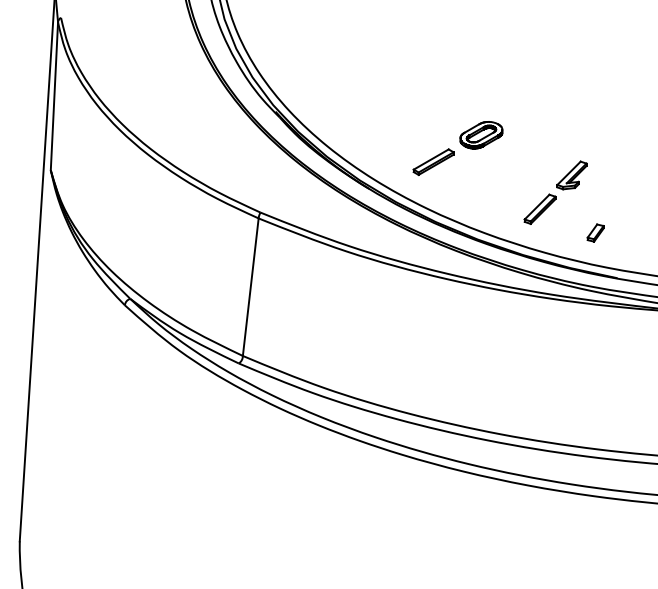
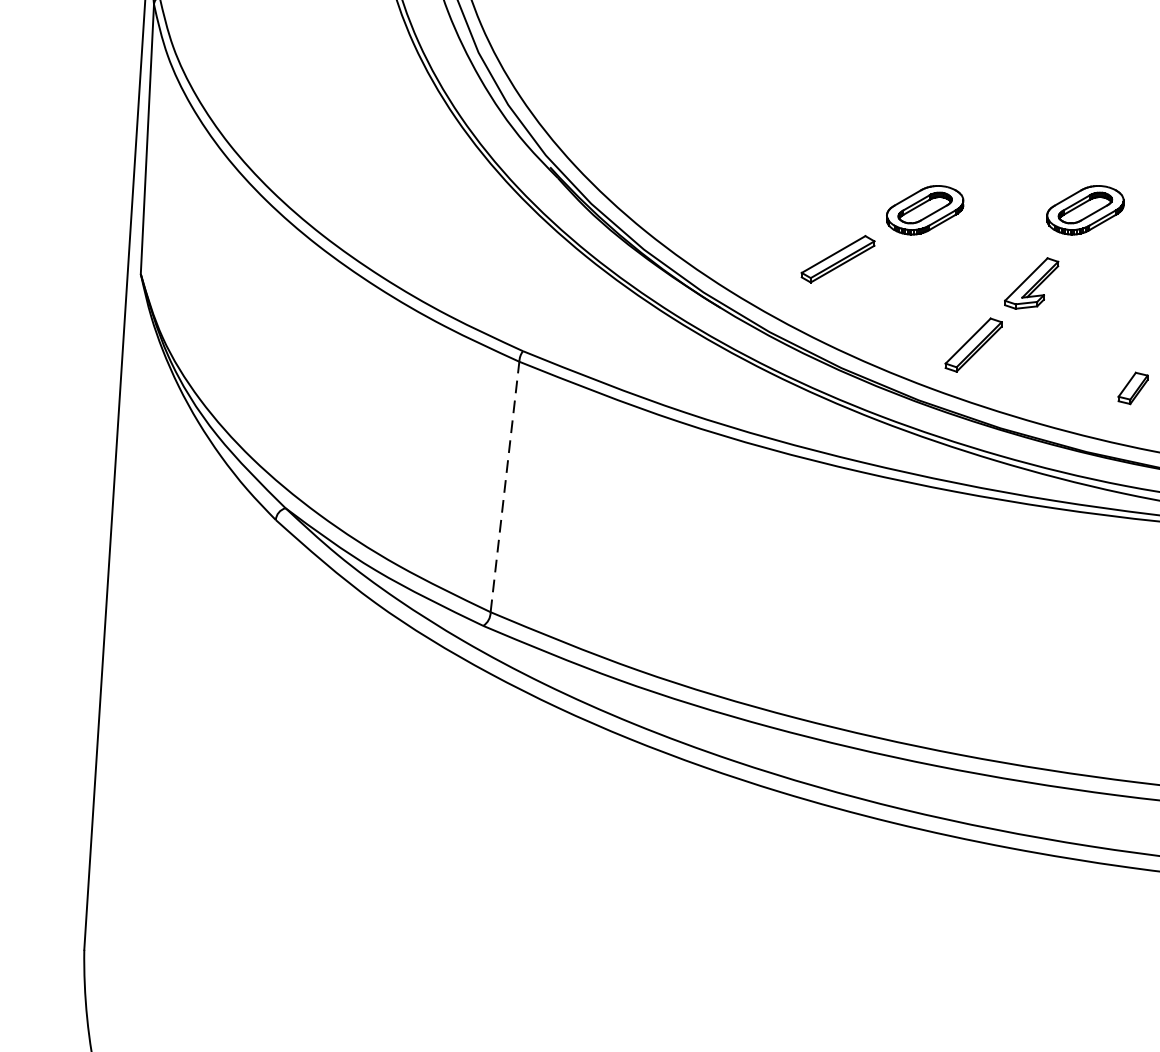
part: (569, 135) -> (1085, 210), added
part: (555, 192) -> (1001, 314), moved
line: (250, 286) -> (504, 485), solid -> dashed

